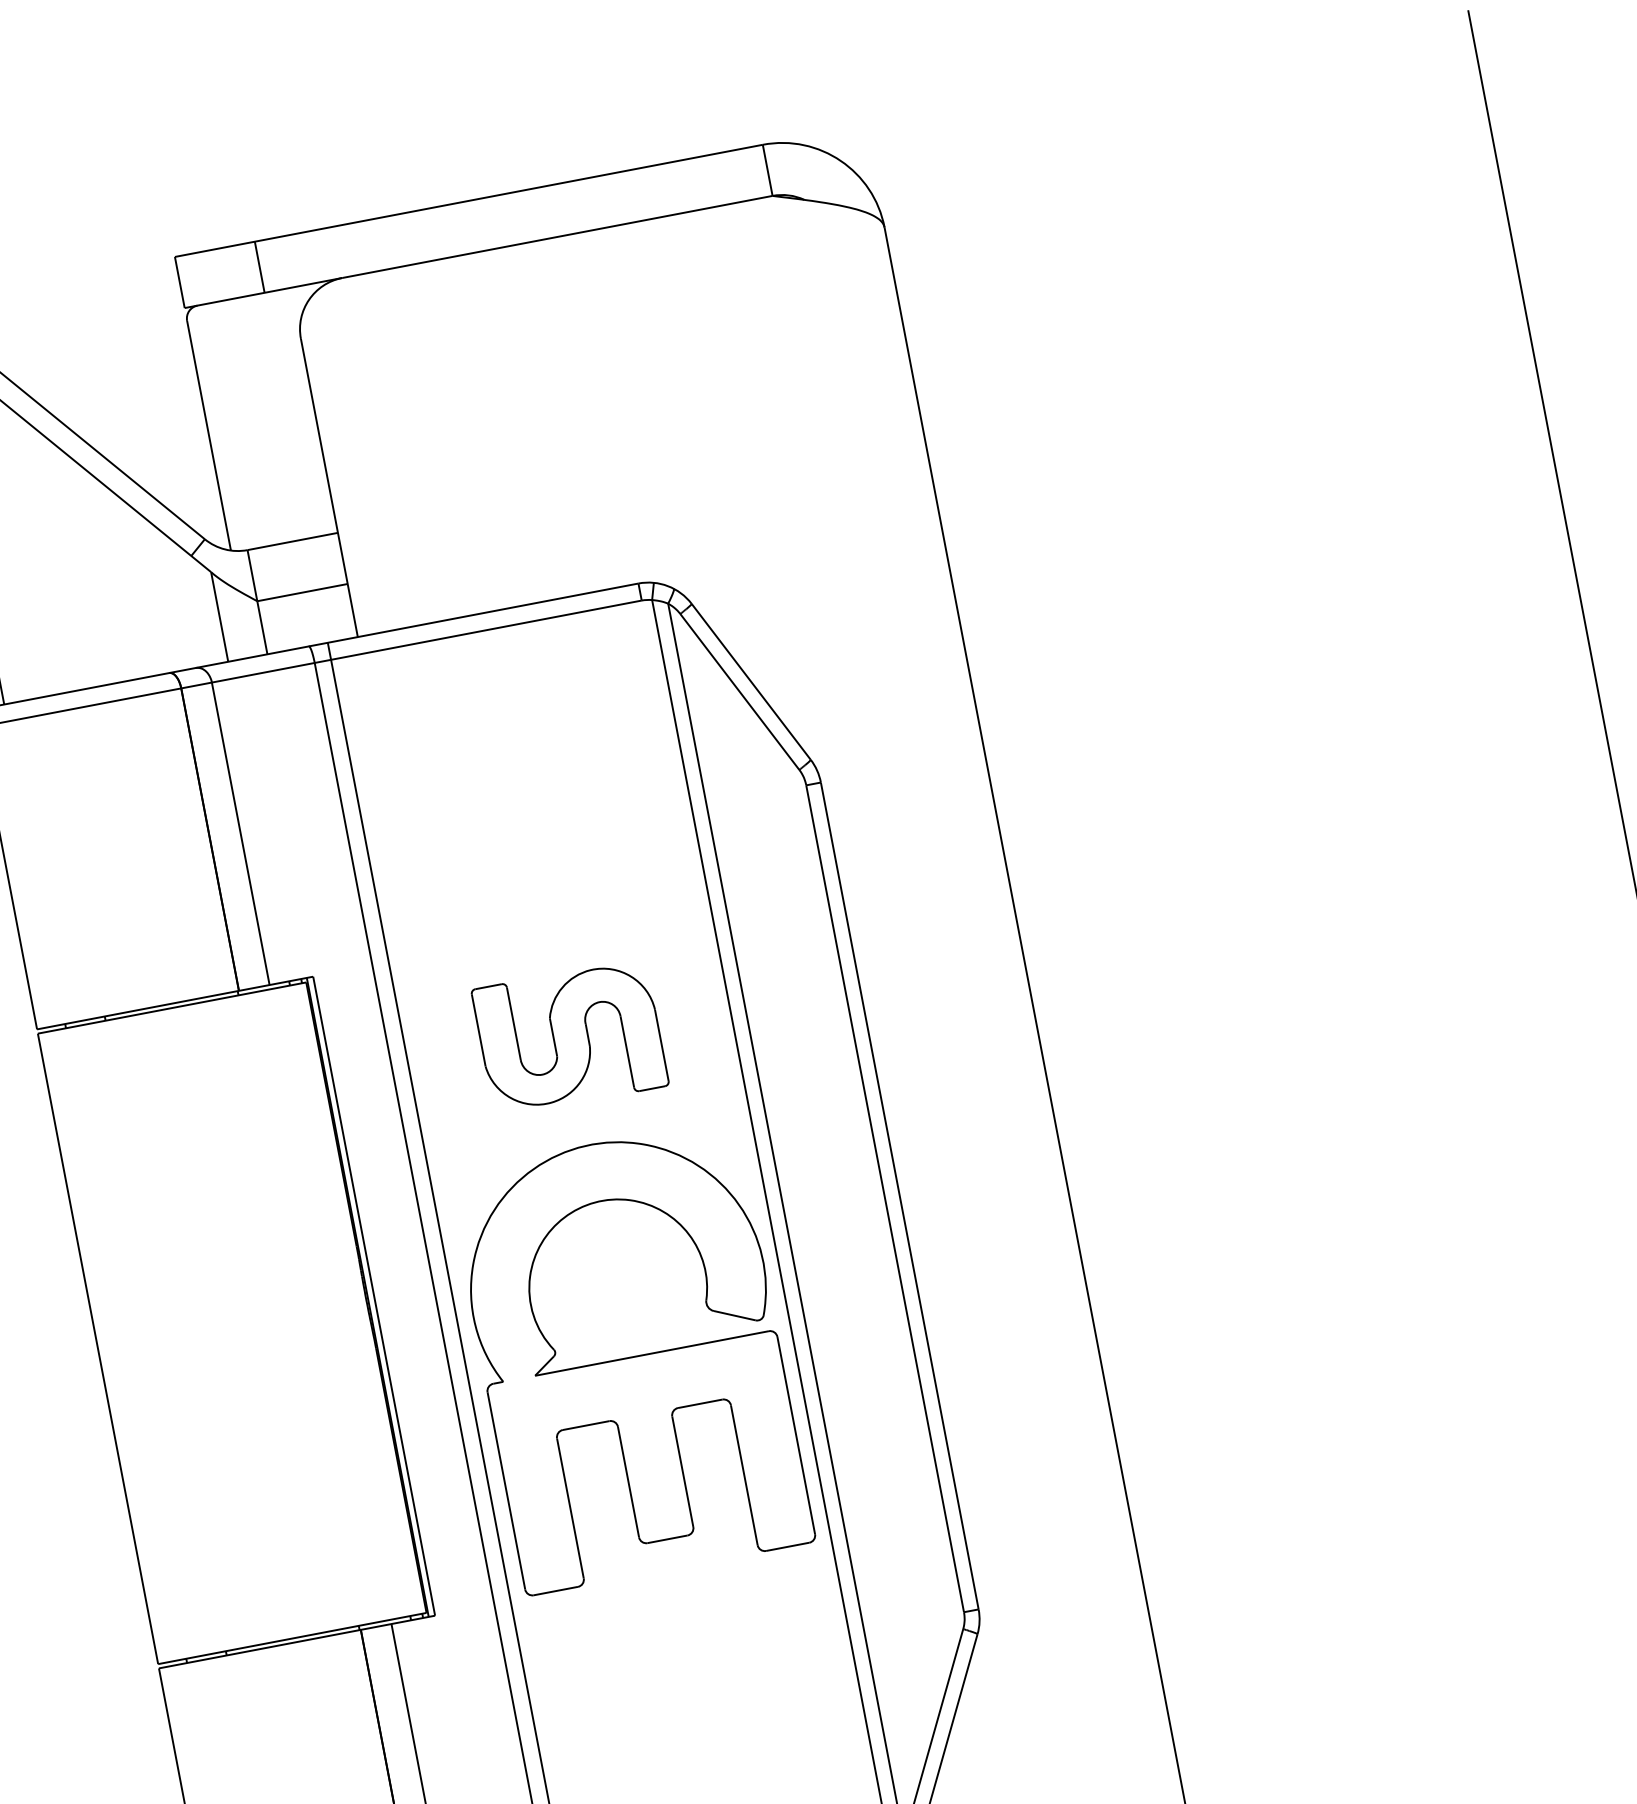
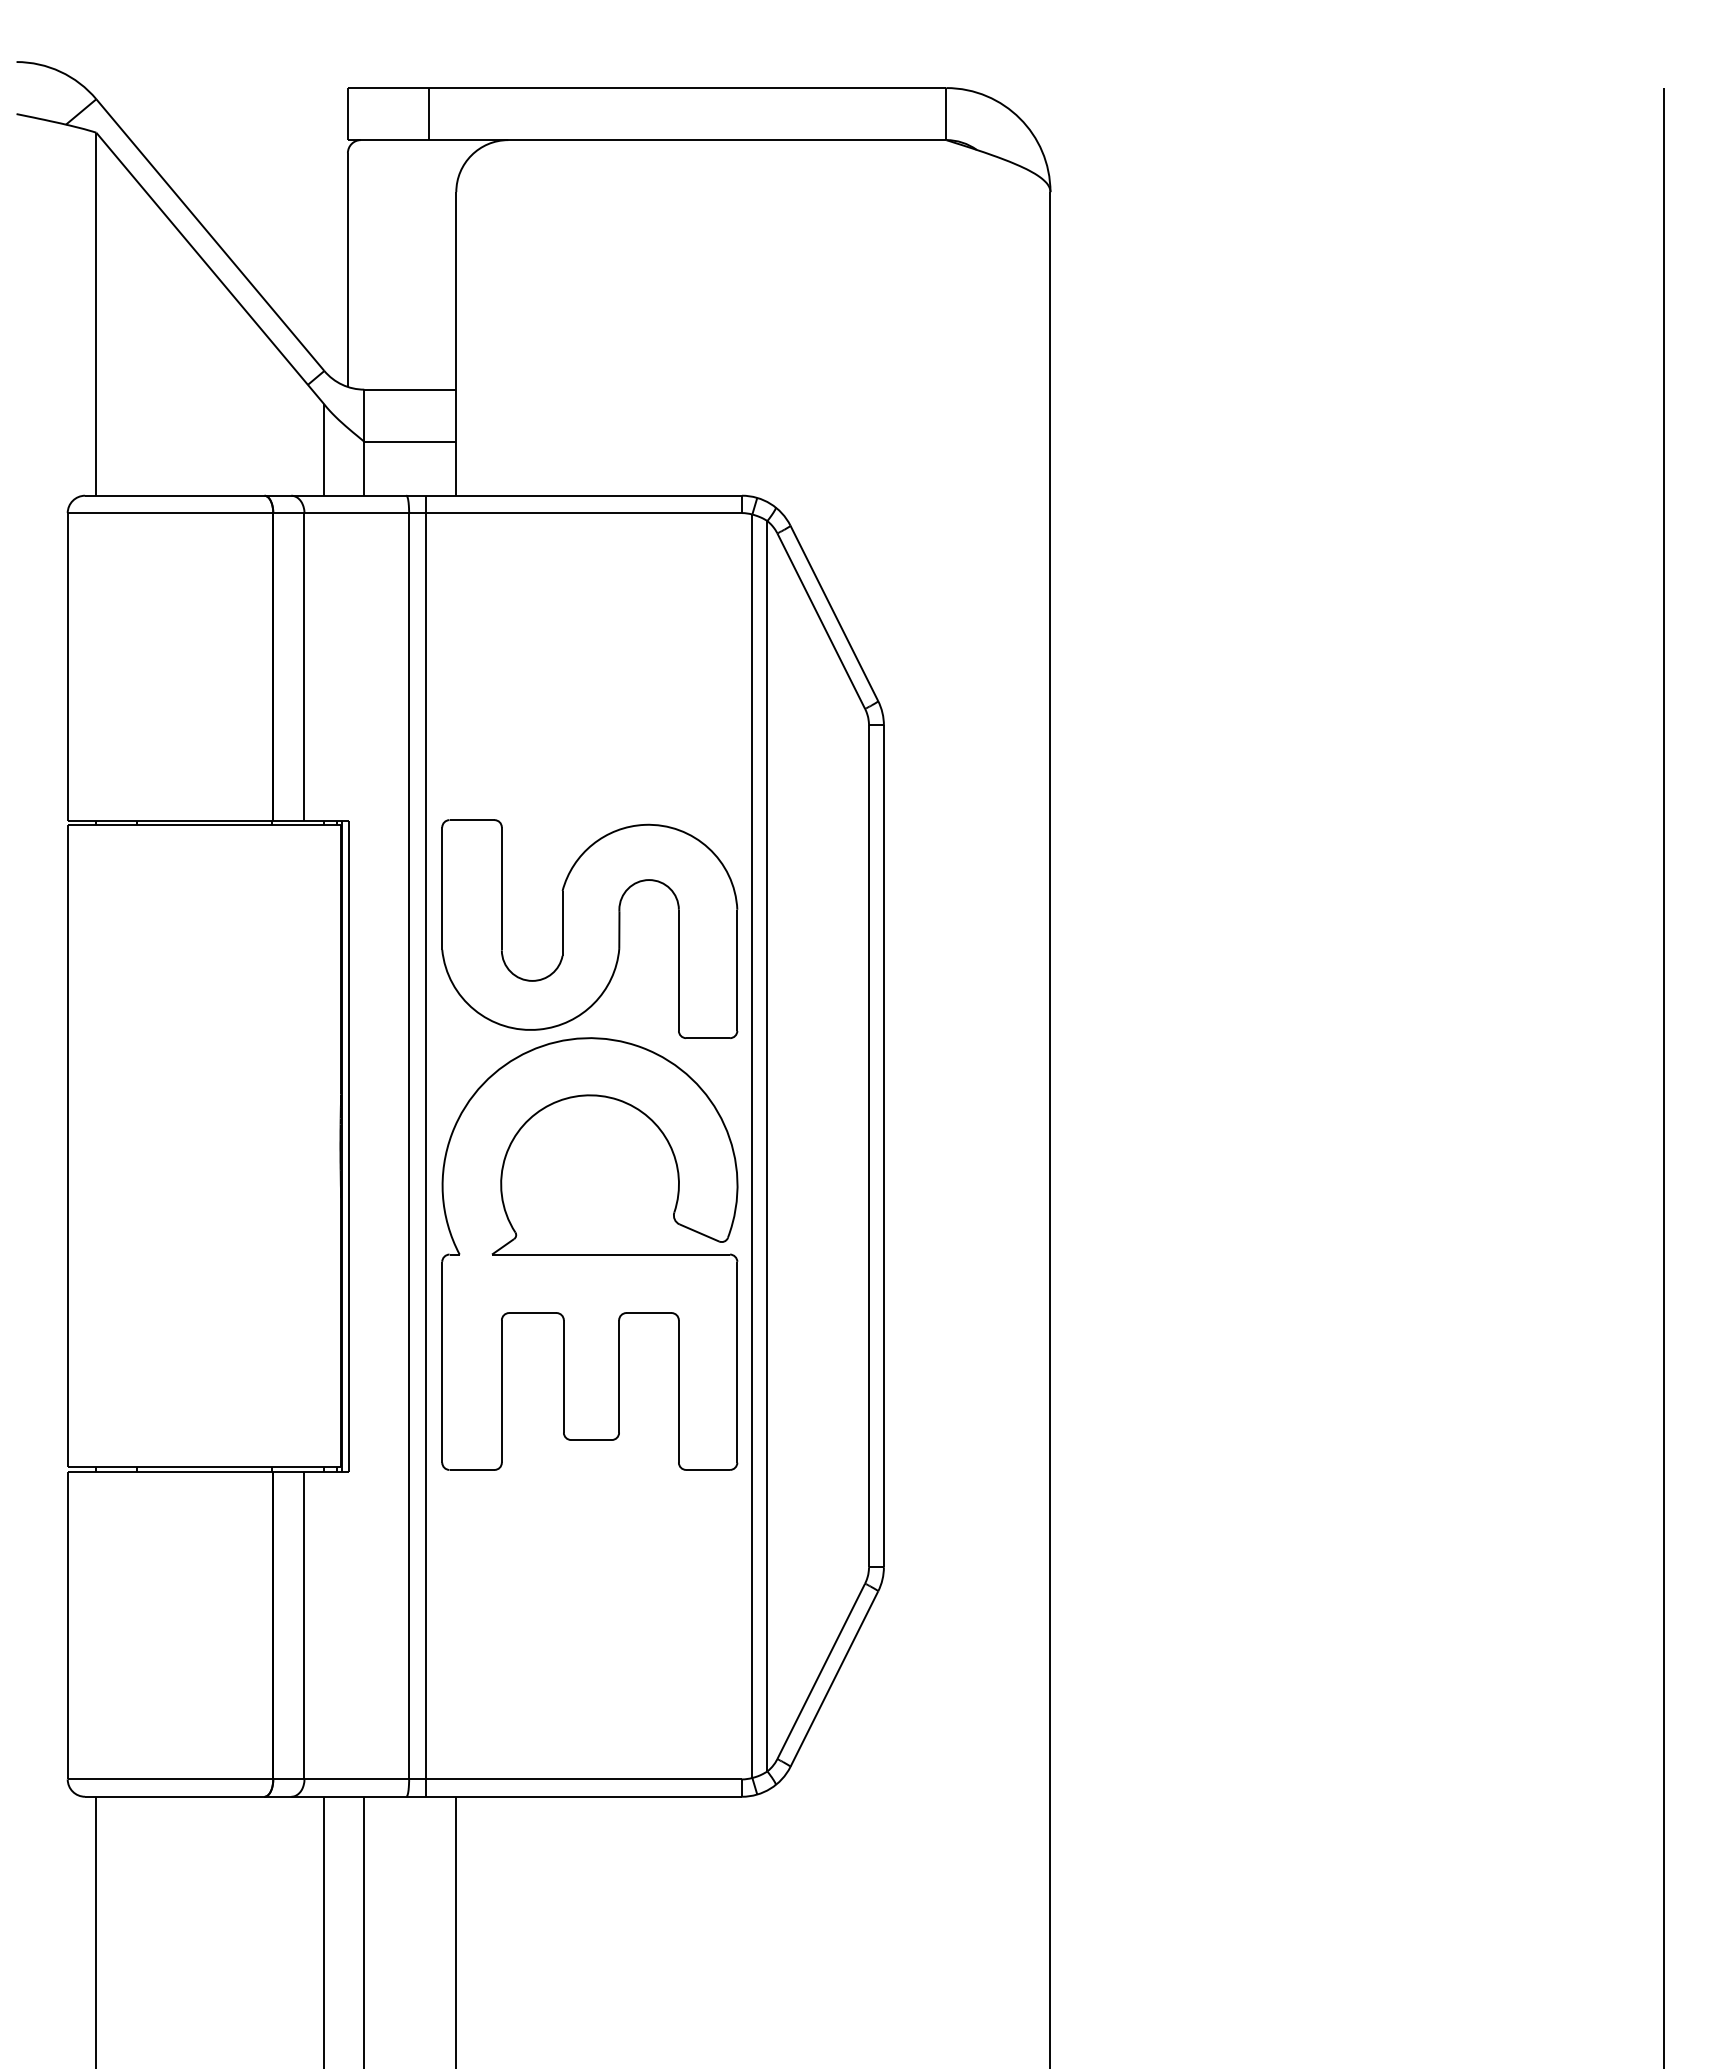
part: (569, 1037) -> (589, 928), size x1.67

